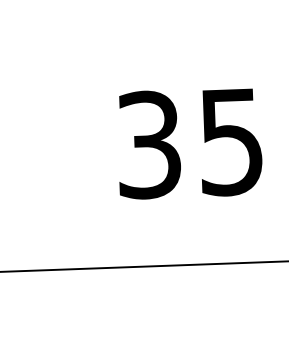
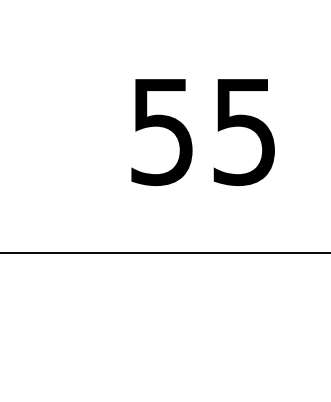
text: (149, 144) -> (162, 131), 35 -> 55

